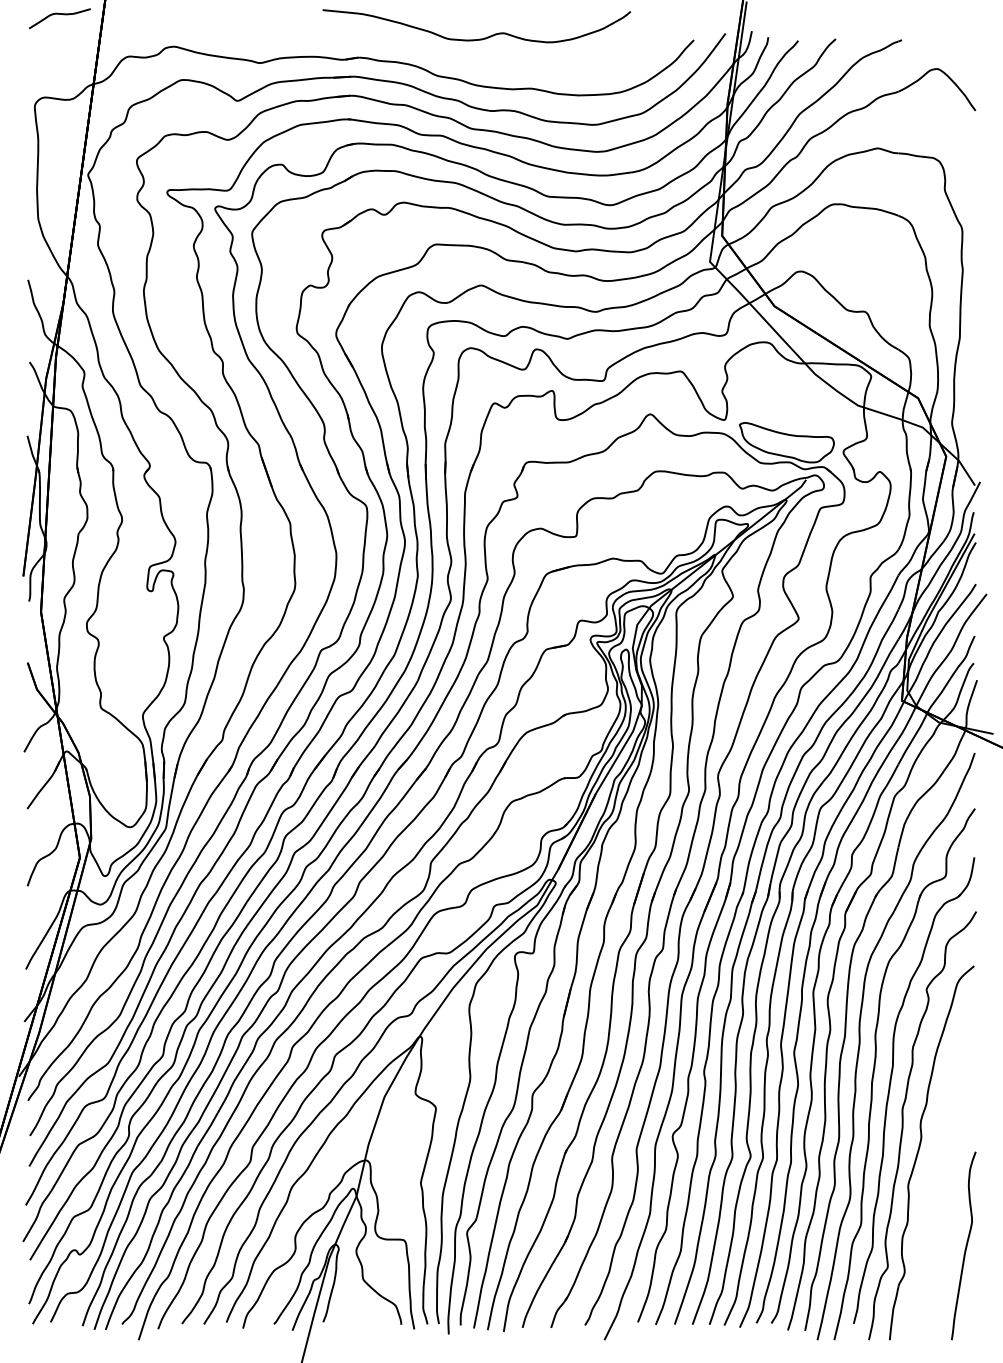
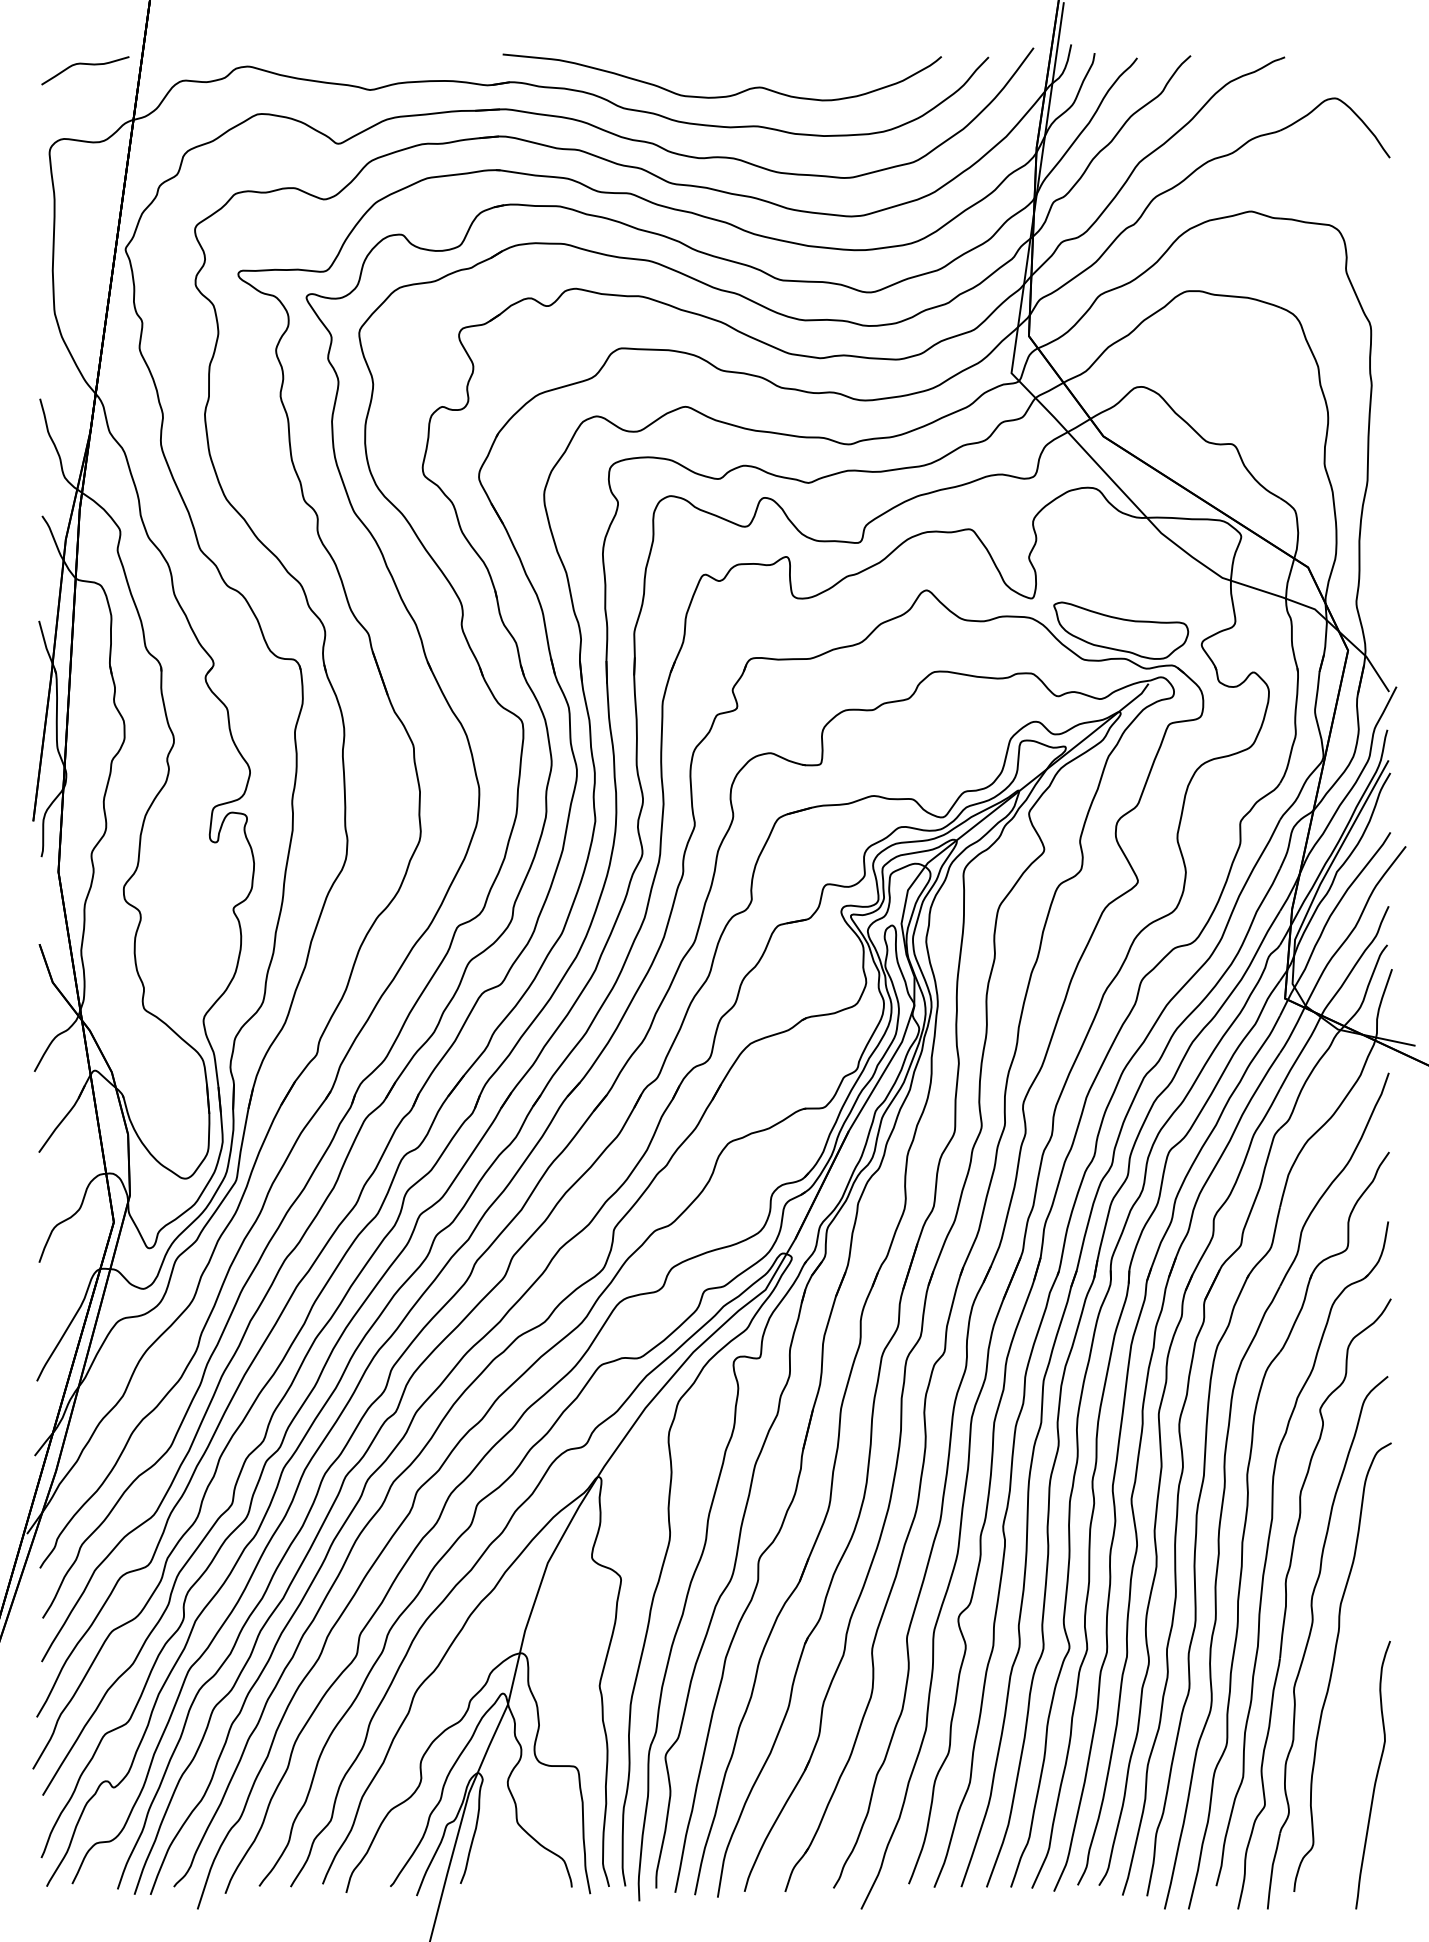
curve: (60, 14) -> (85, 64), moved
curve: (479, 38) -> (725, 95), moved
curve: (936, 1167) -> (1334, 1663), added

